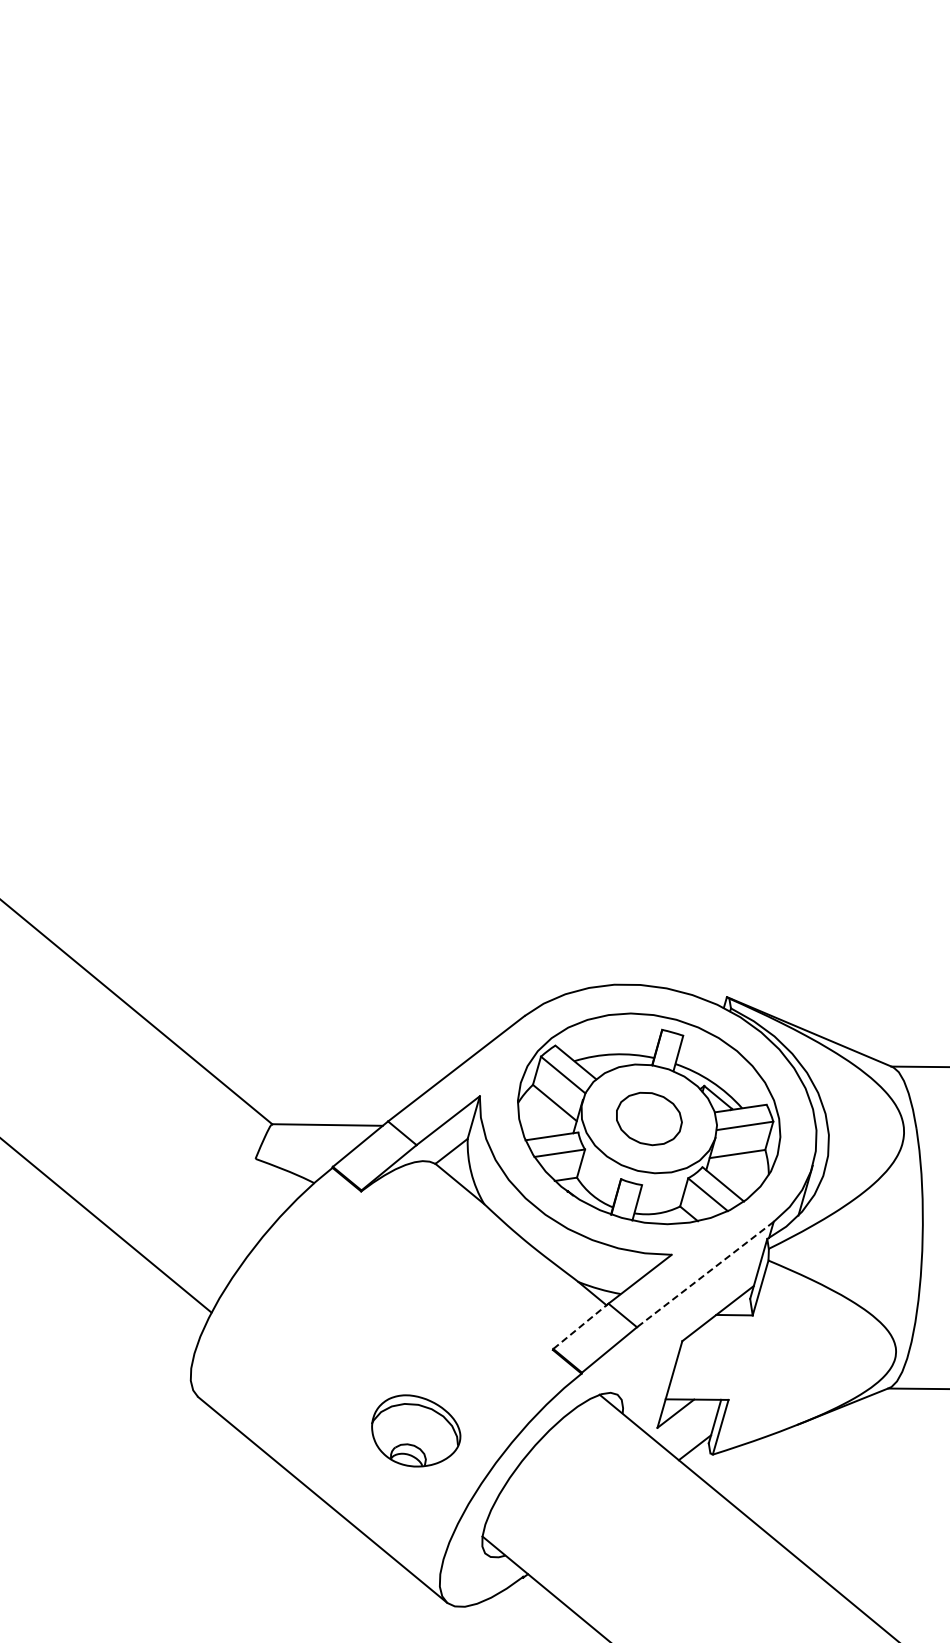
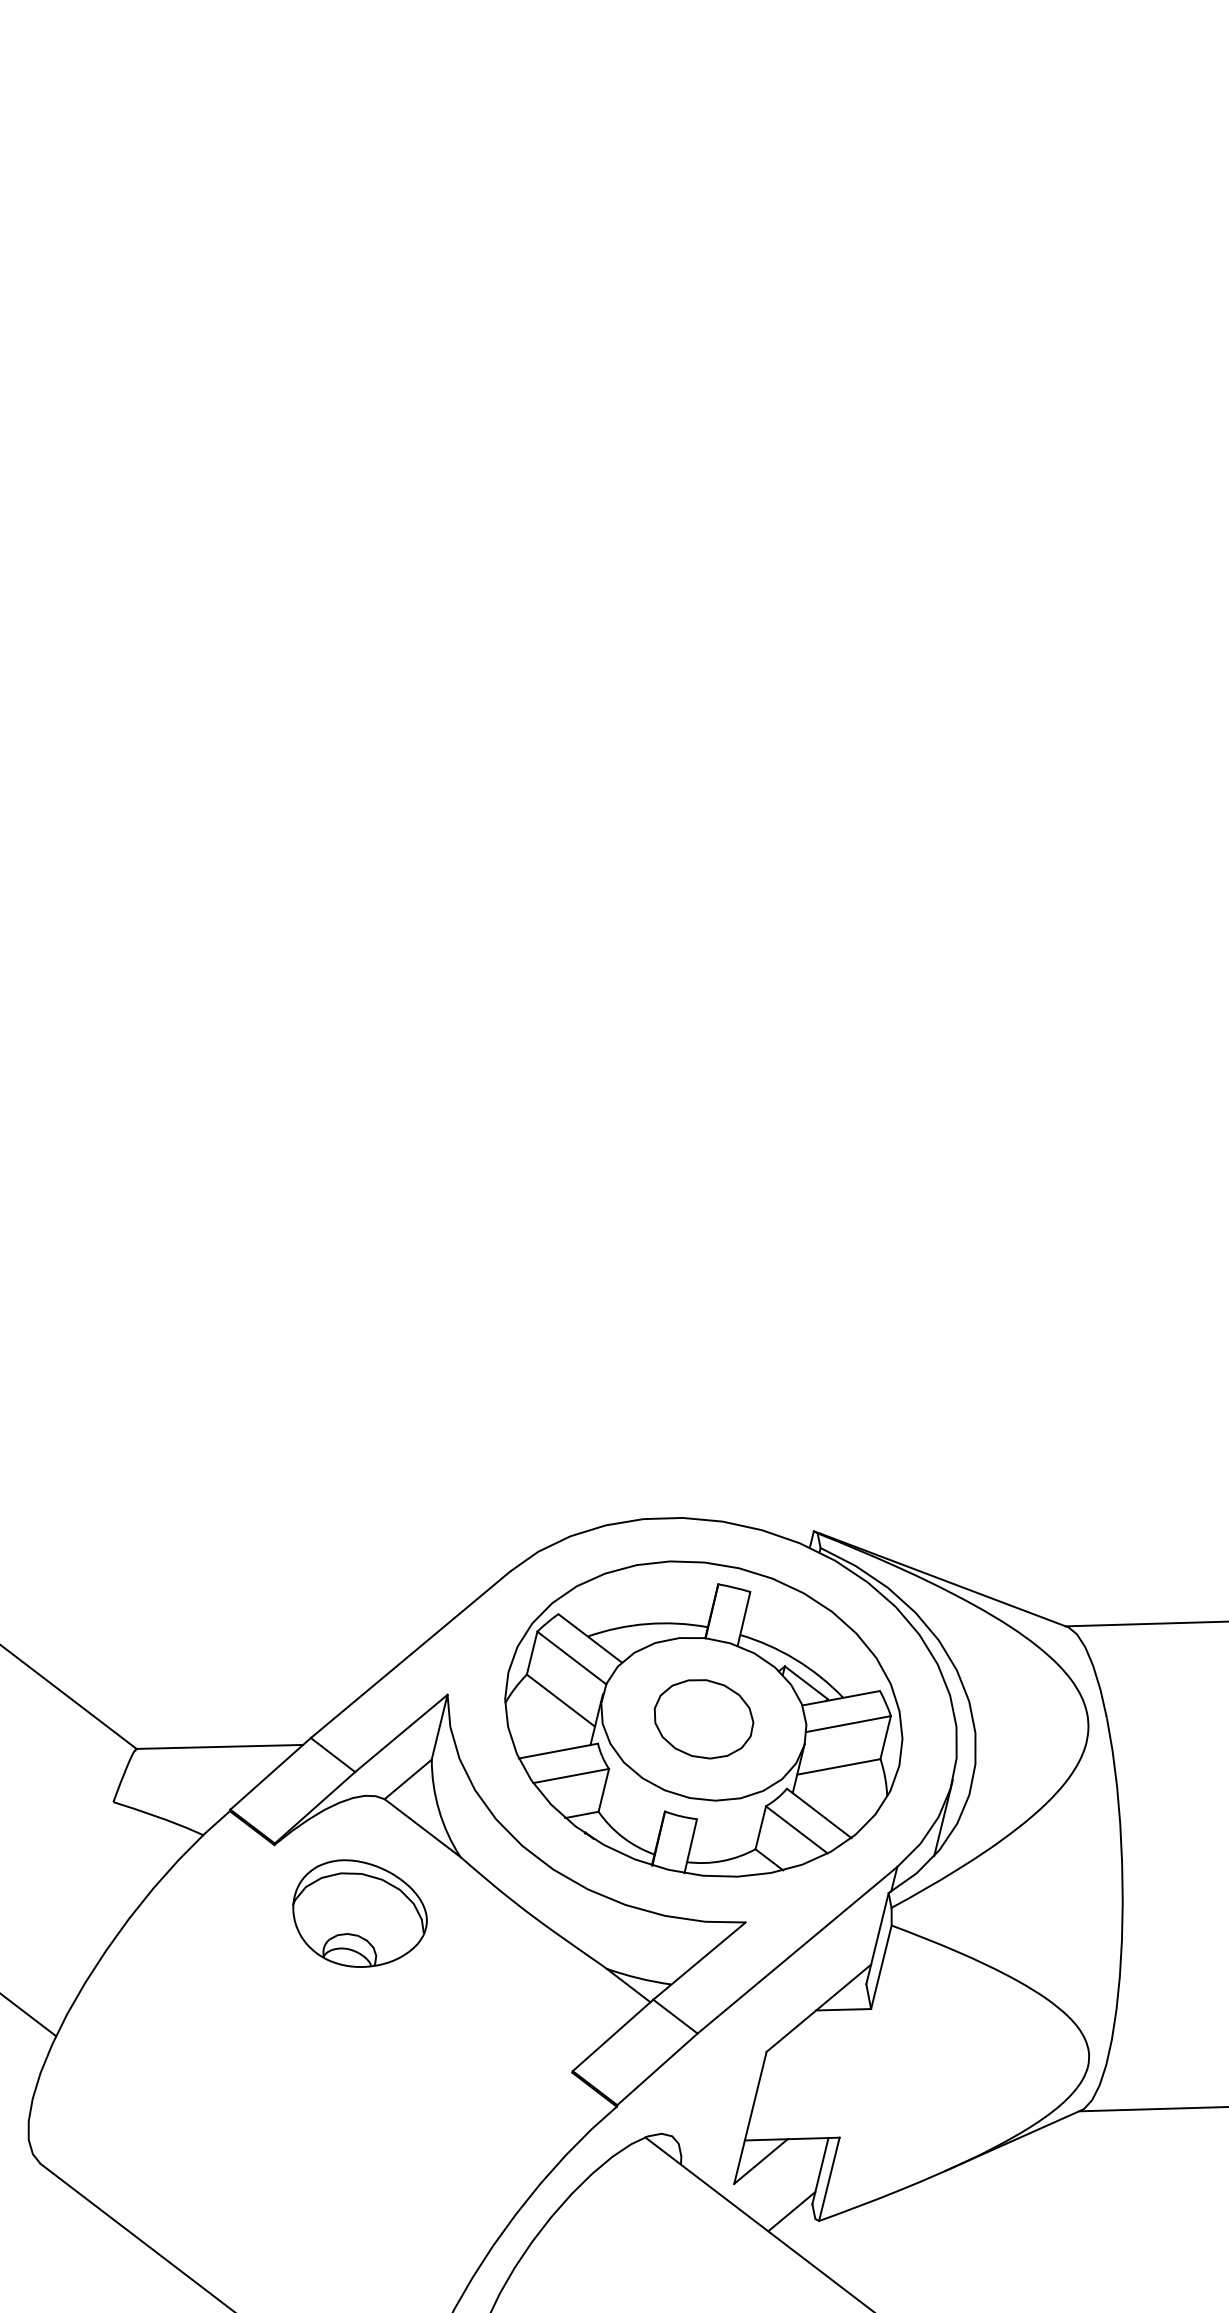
line: (705, 1274) -> (797, 1950), dashed -> solid
line: (580, 1326) -> (612, 2035), dashed -> solid
part: (416, 1430) -> (360, 1912), moved

